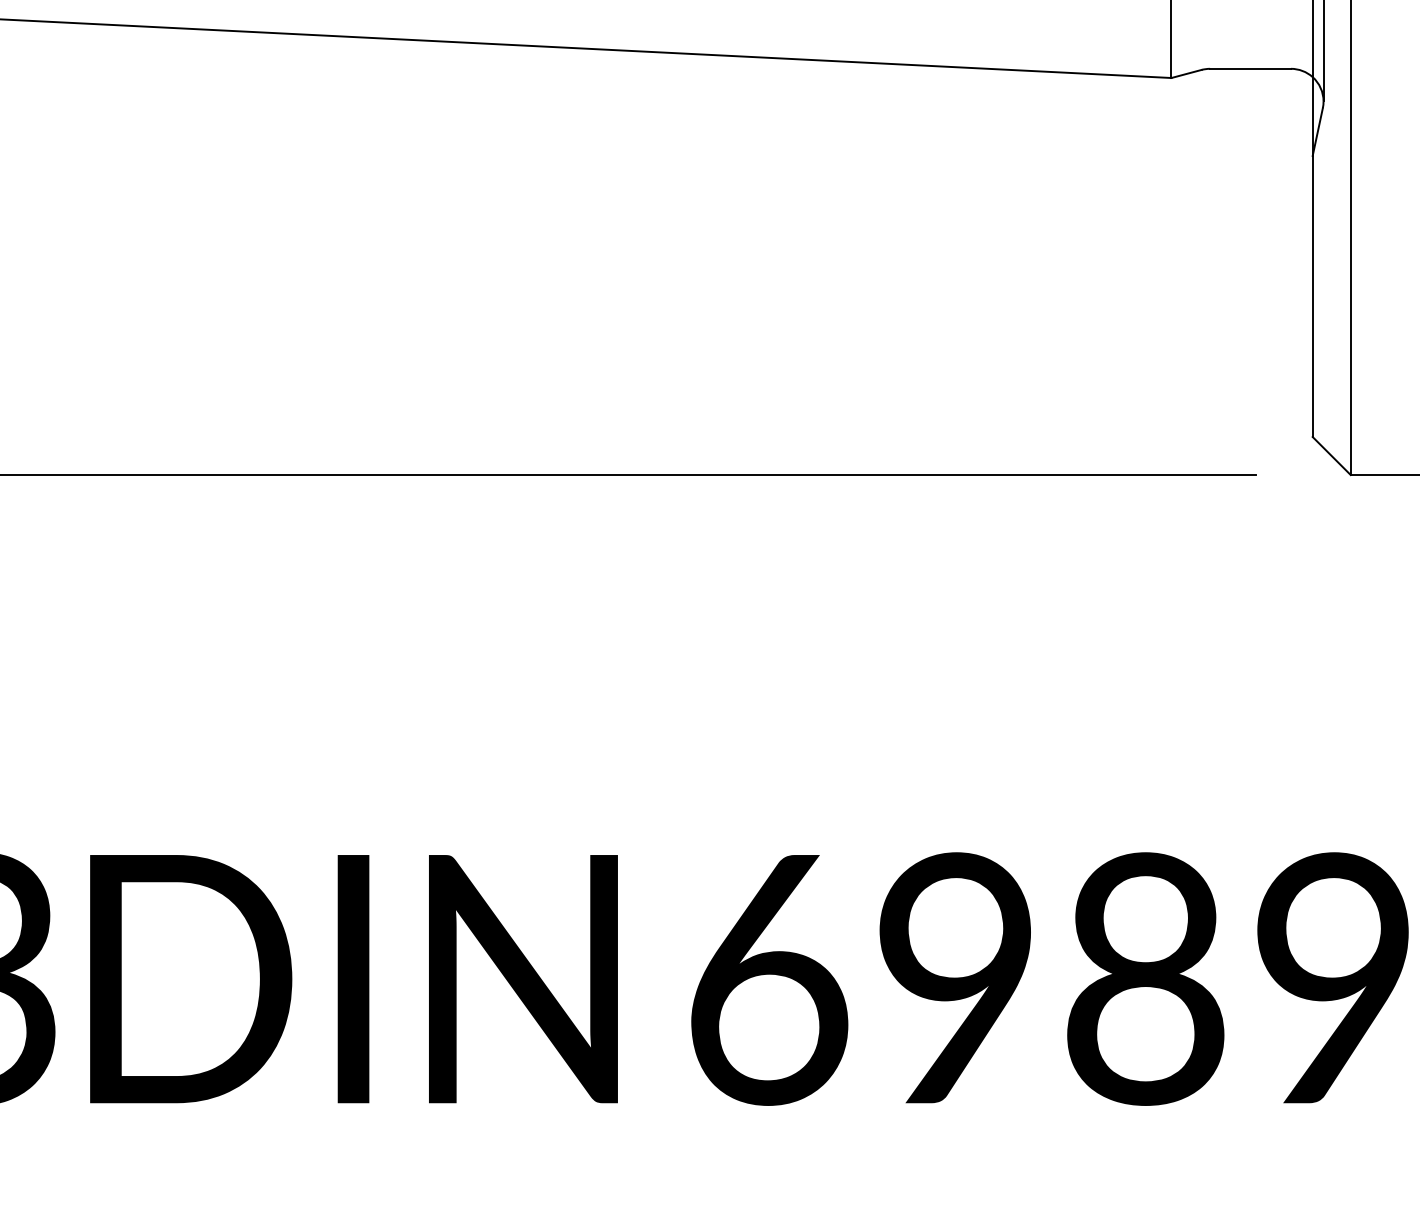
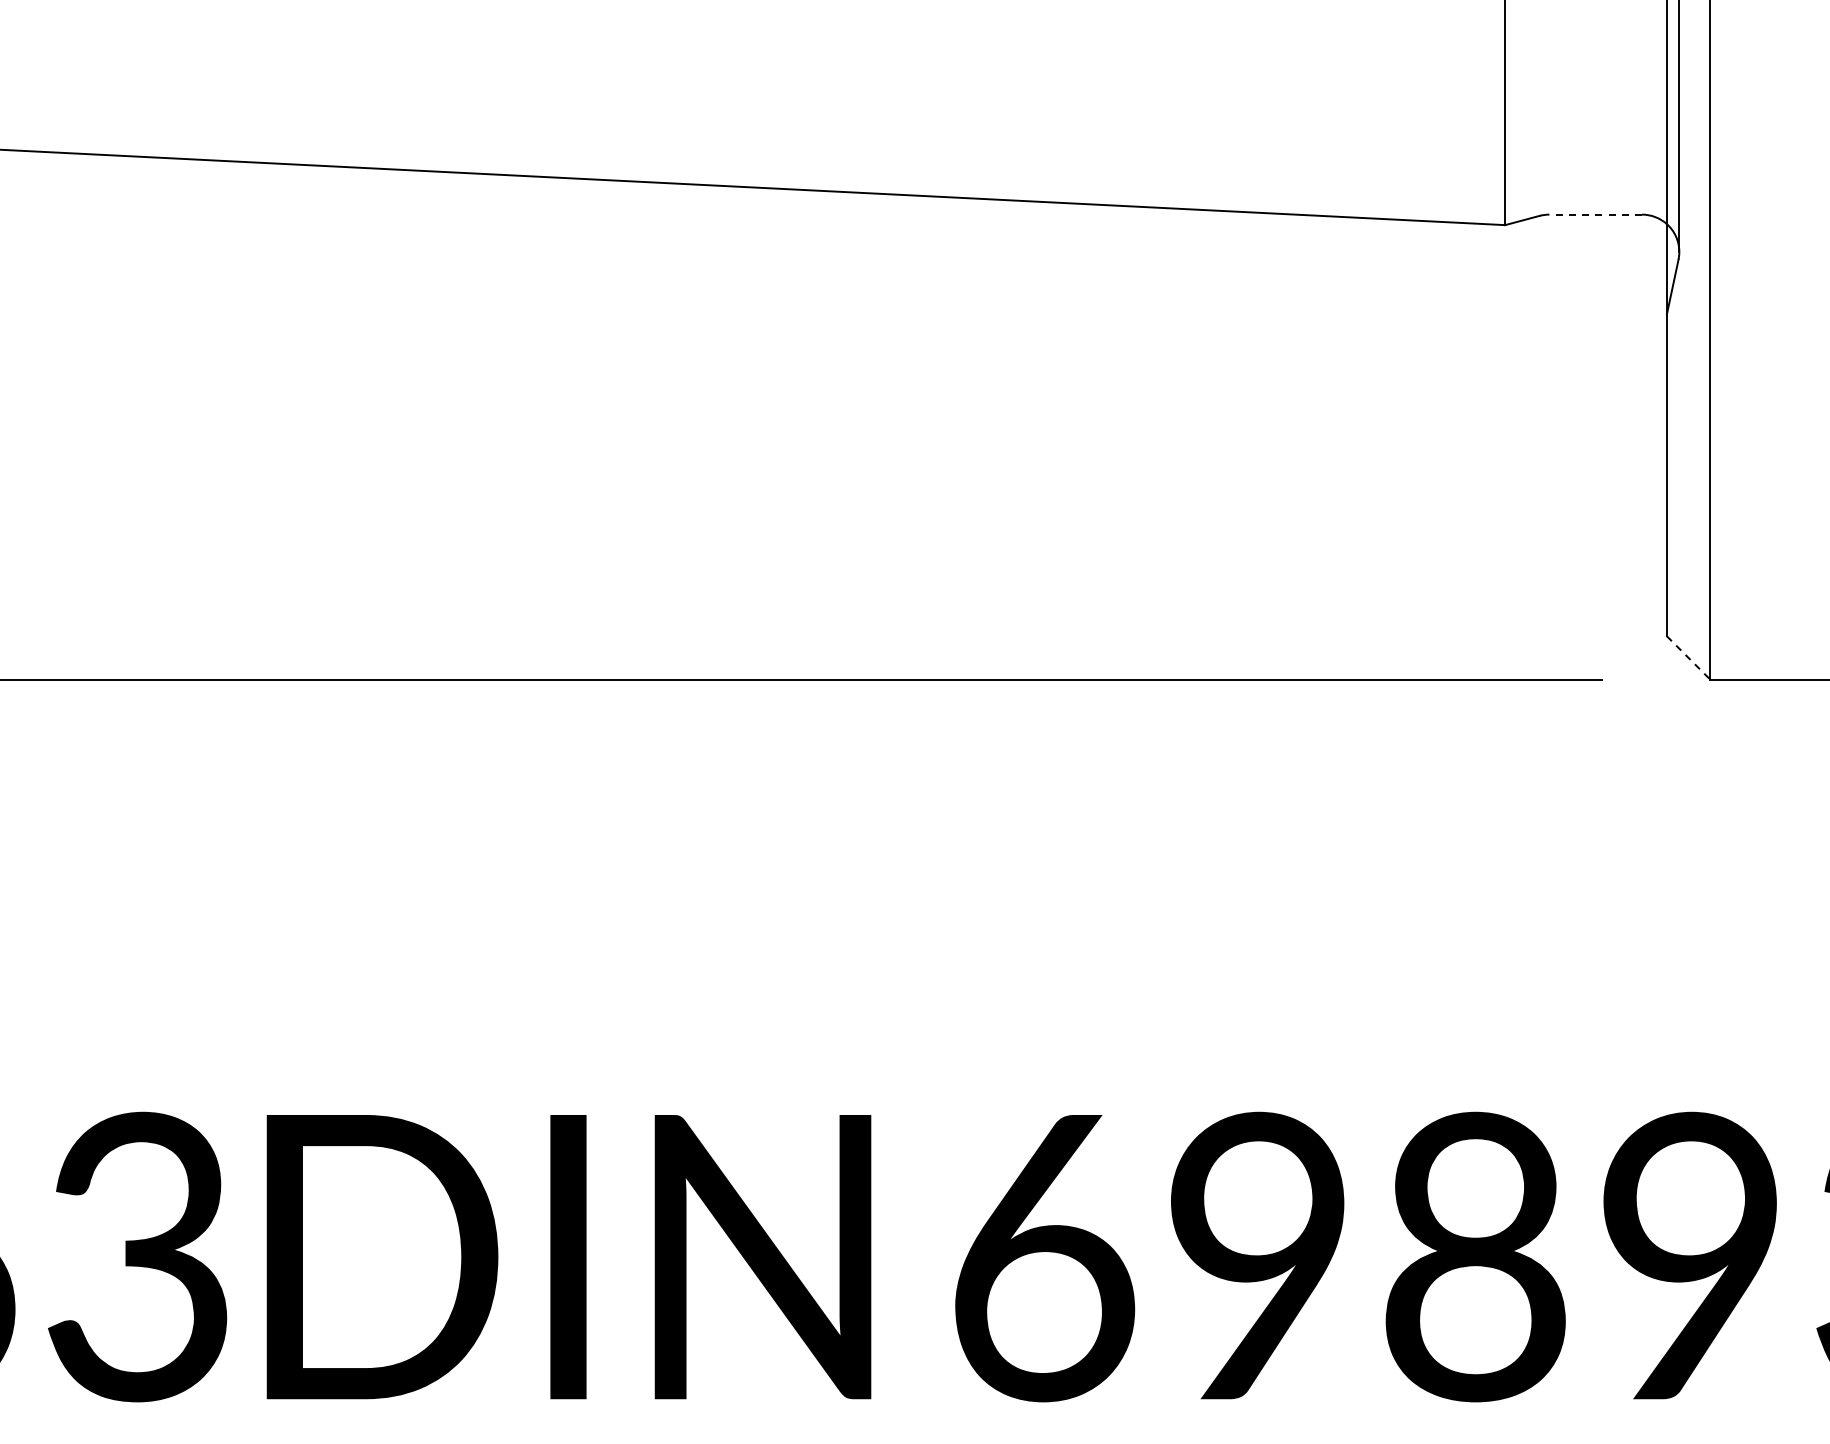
line: (1250, 68) -> (1595, 214), solid -> dashed
line: (1331, 456) -> (1688, 658), solid -> dashed

